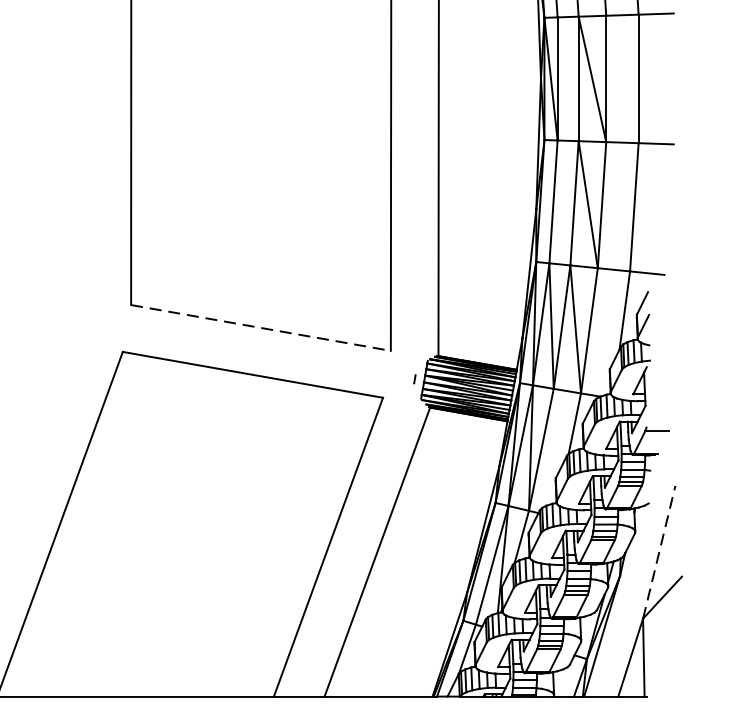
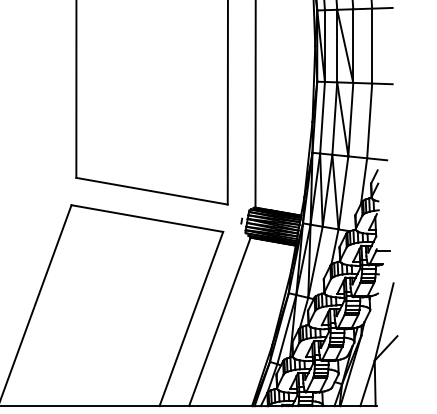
line: (261, 328) -> (152, 191), dashed -> solid
line: (659, 553) -> (384, 322), dashed -> solid

